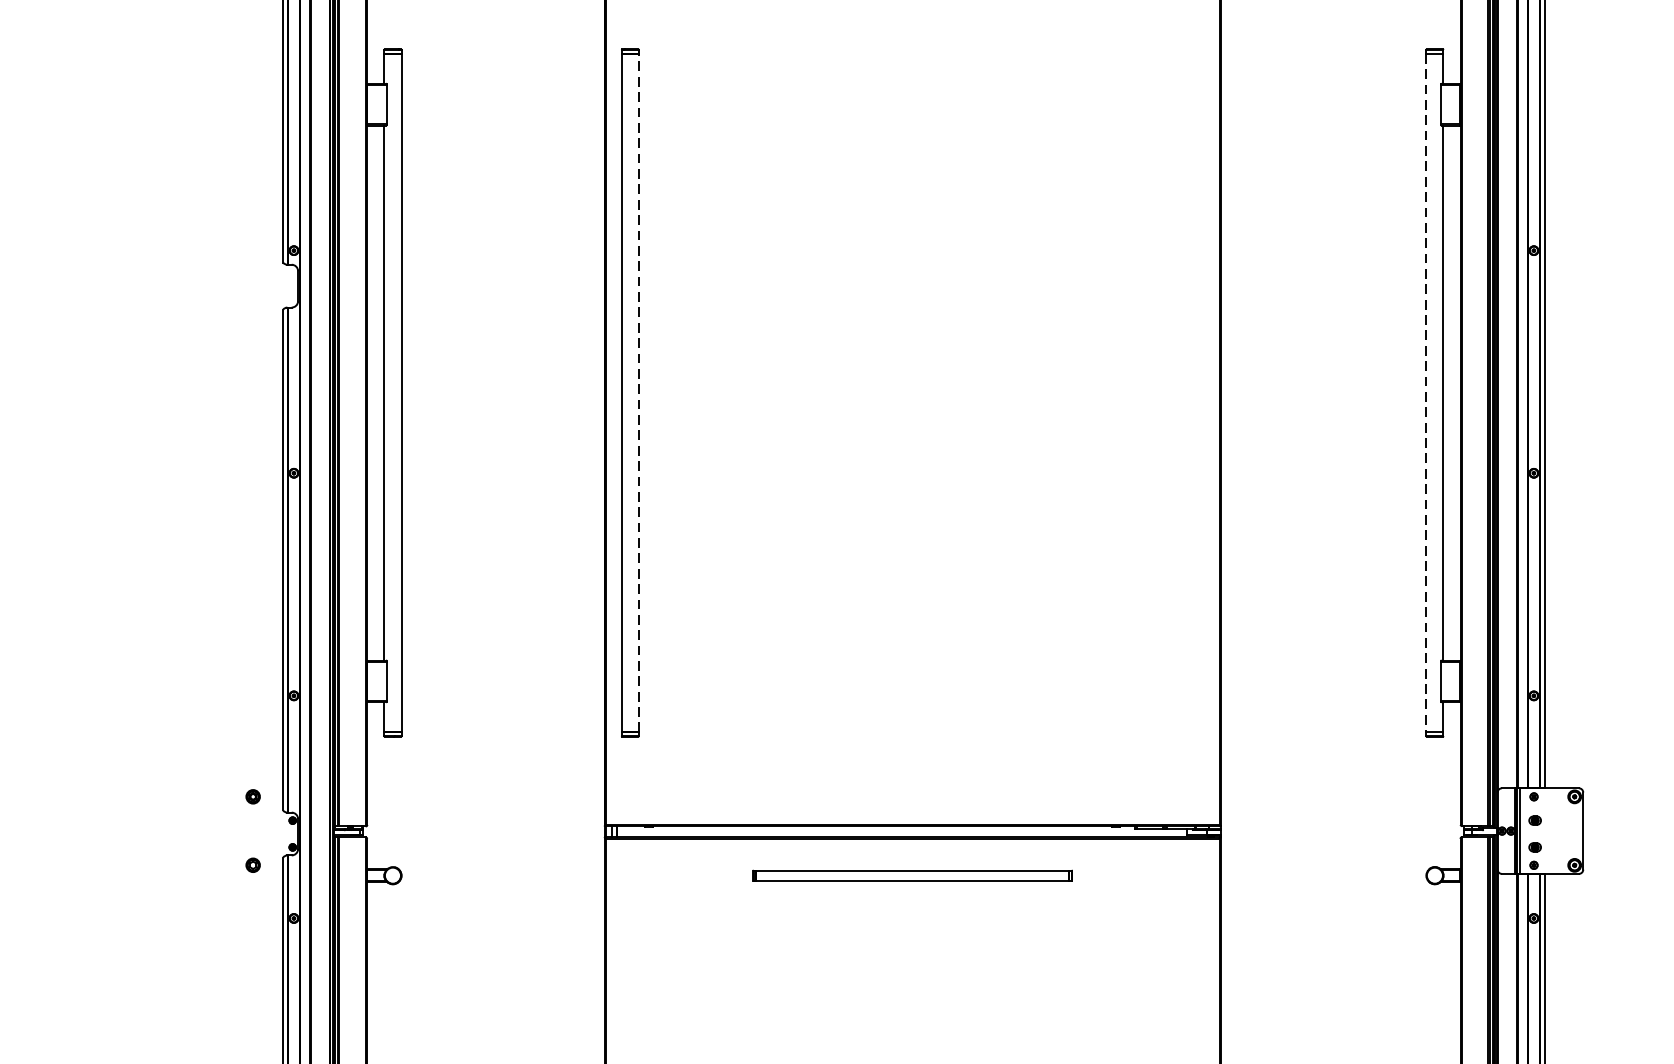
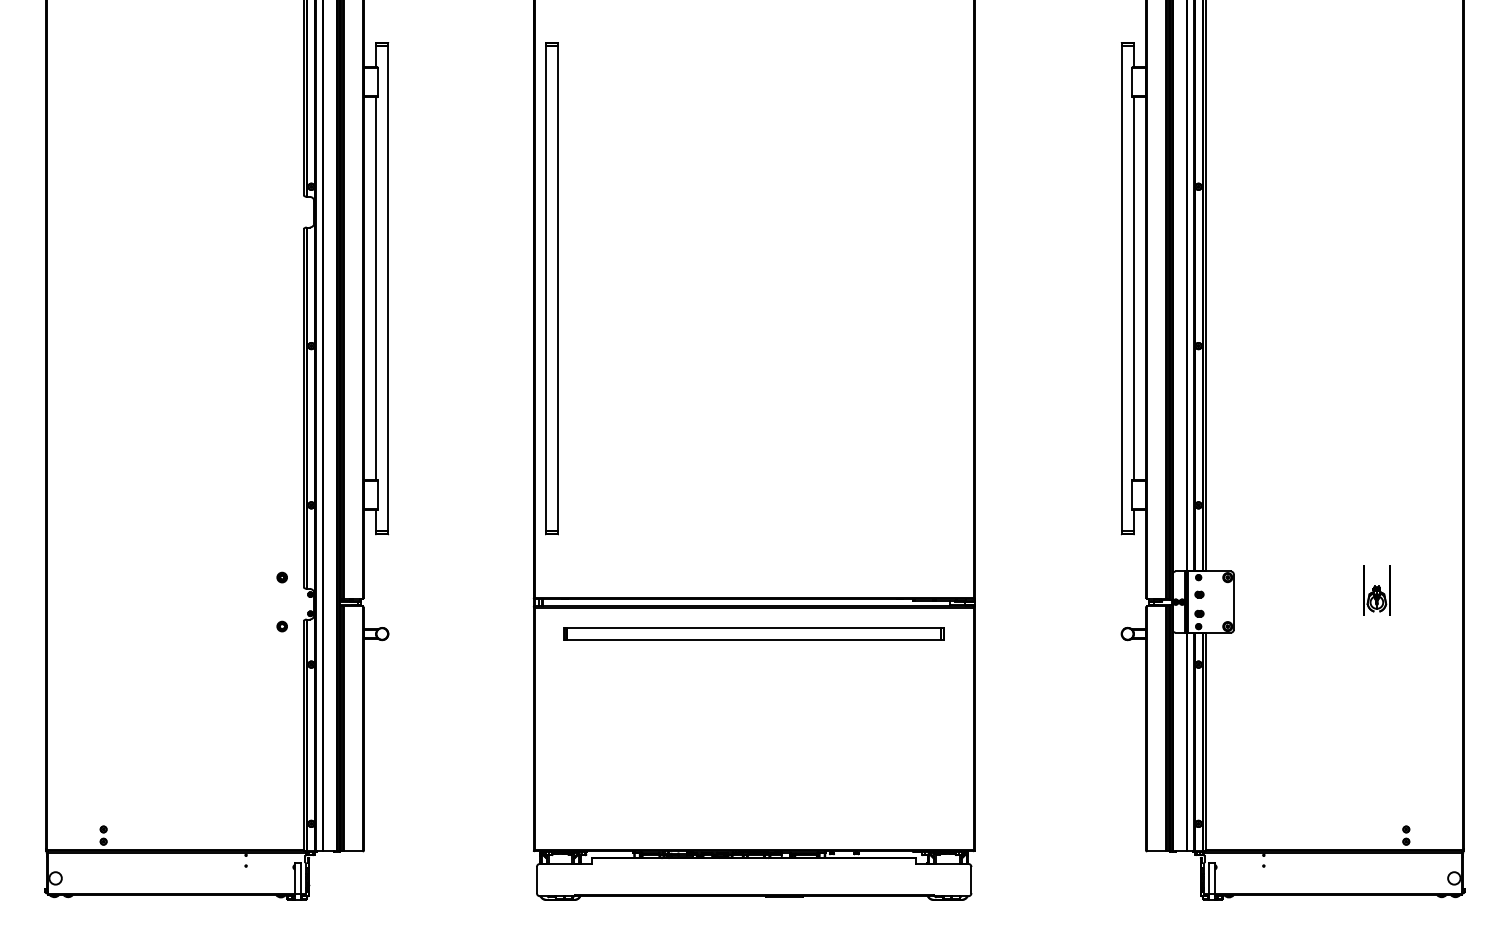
line: (639, 392) -> (558, 288), dashed -> solid
line: (1426, 392) -> (1121, 288), dashed -> solid
part: (911, 874) -> (753, 633), size x1.67

